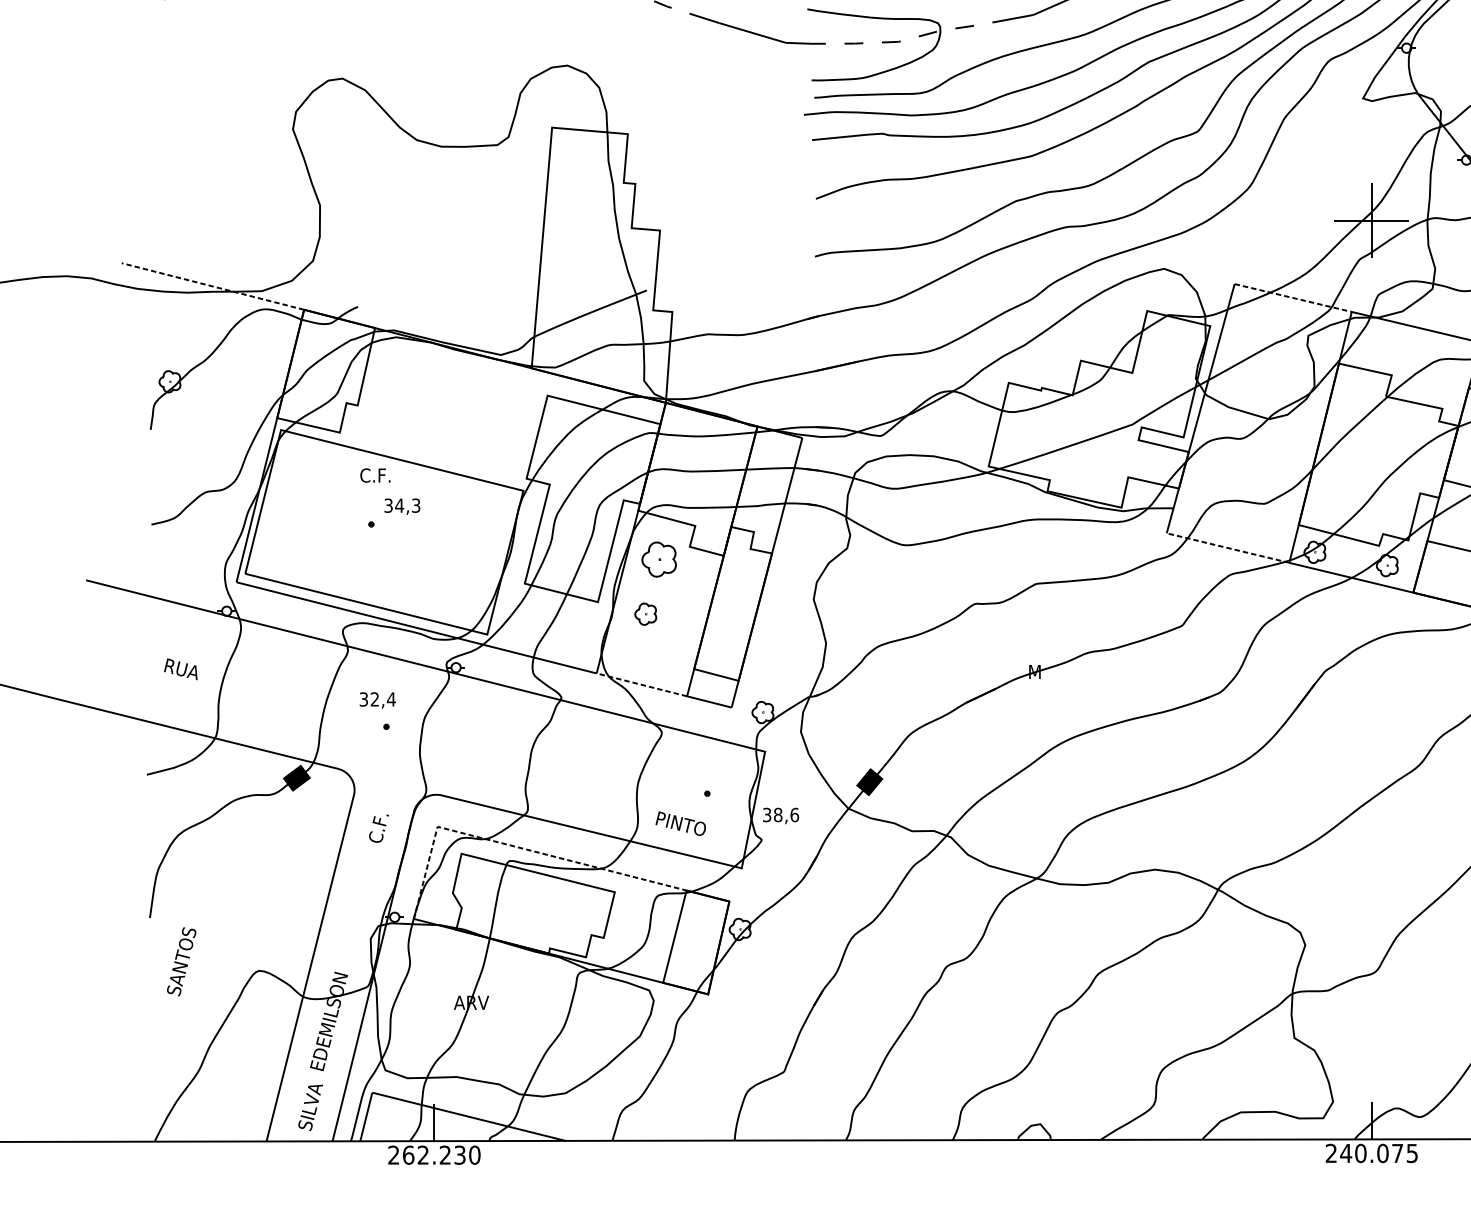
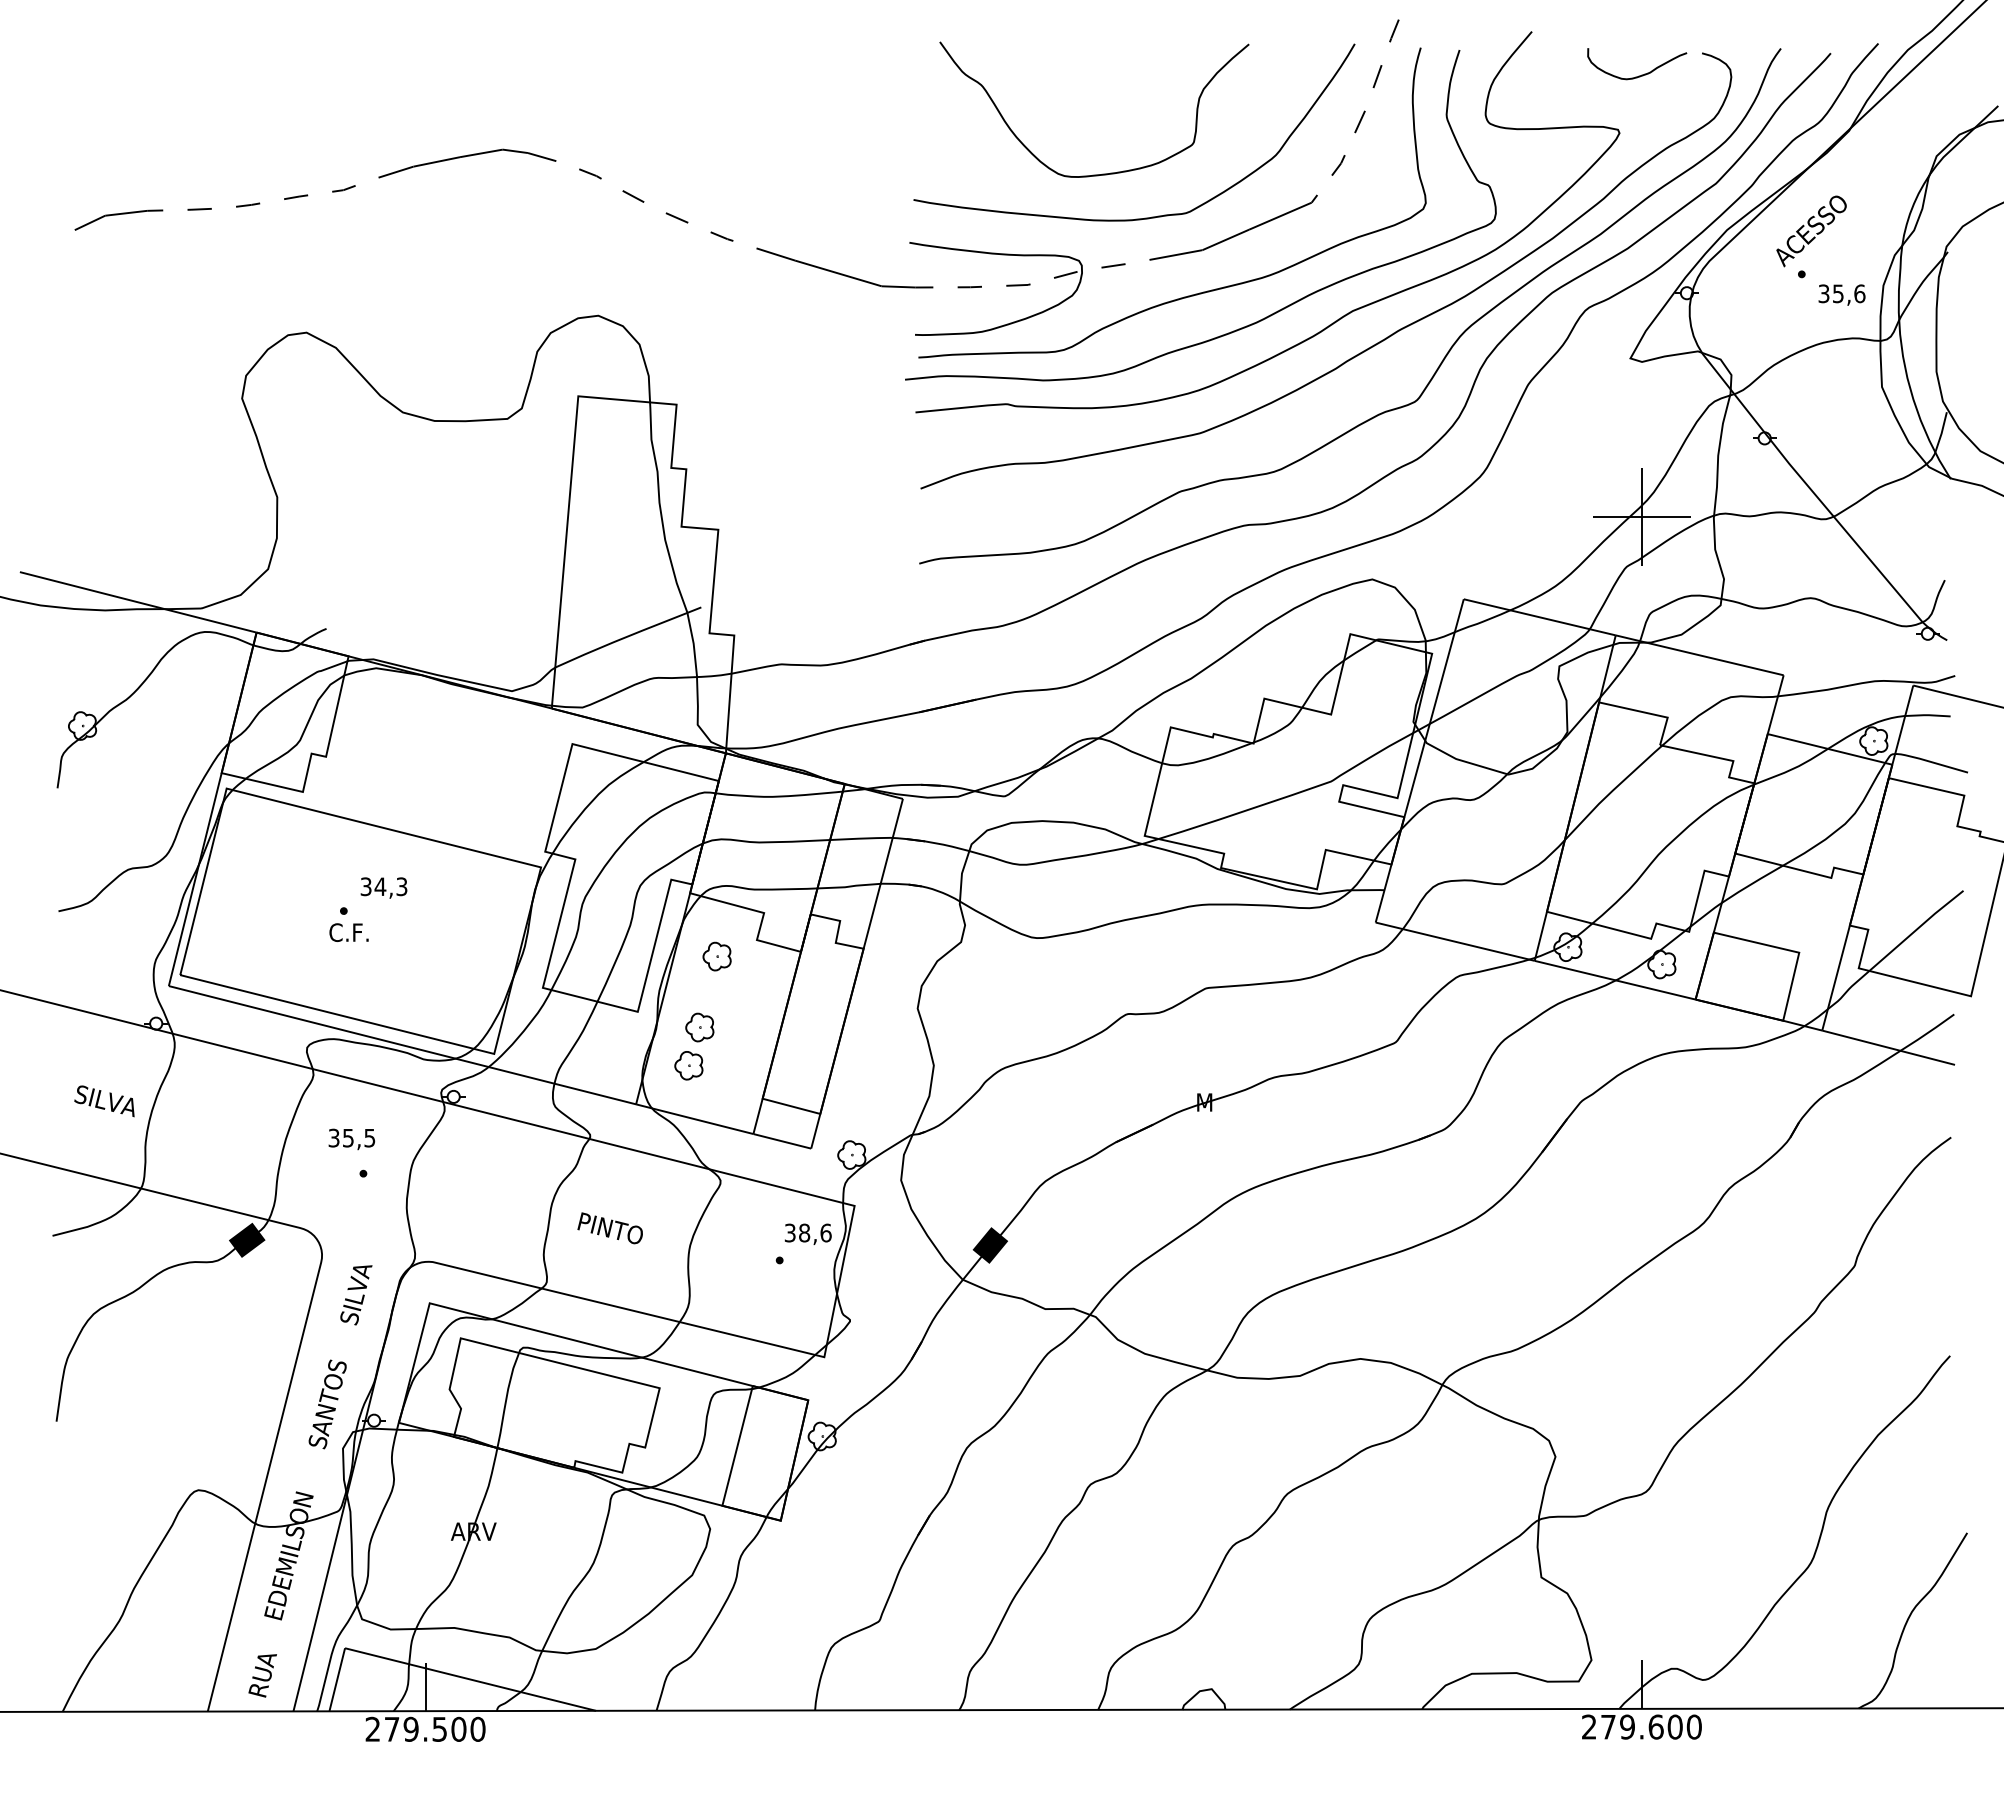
line: (212, 286) -> (137, 602), dashed -> solid
line: (1293, 298) -> (1540, 617), dashed -> solid
text: (374, 475) -> (348, 932), moved
line: (1228, 547) -> (1455, 941), dashed -> solid
part: (658, 559) -> (716, 956), size x0.62
part: (637, 643) -> (688, 1065), added
text: (186, 671) -> (104, 1101), RUA -> SILVA
line: (641, 685) -> (694, 1119), dashed -> solid
text: (383, 698) -> (359, 1137), 32,4 -> 35,5
text: (780, 815) -> (807, 1233), moved
text: (381, 820) -> (356, 1295), C.F. -> SILVA
text: (680, 823) -> (609, 1228), moved
line: (516, 846) -> (531, 1329), dashed -> solid
text: (181, 961) -> (327, 1404), moved
text: (310, 1108) -> (264, 1668), SILVA -> RUA
text: (1378, 1152) -> (1650, 1726), 240.075 -> 279.600
text: (434, 1154) -> (425, 1728), 262.230 -> 279.500

